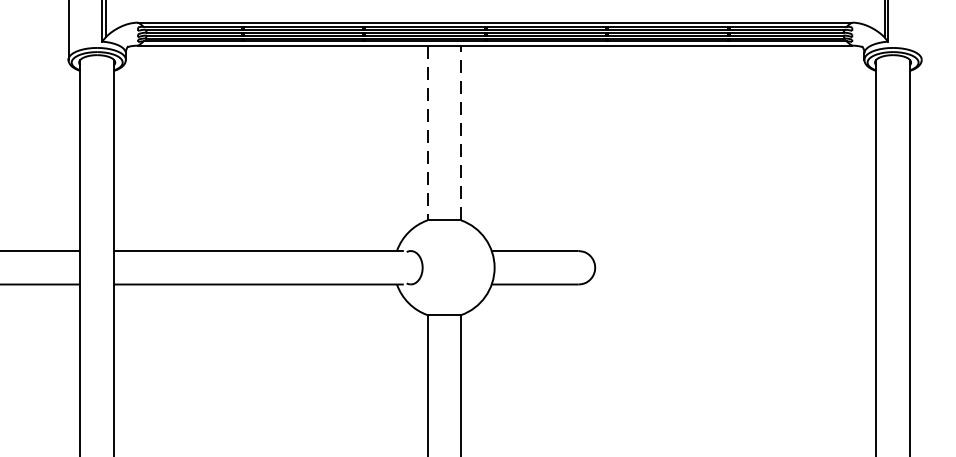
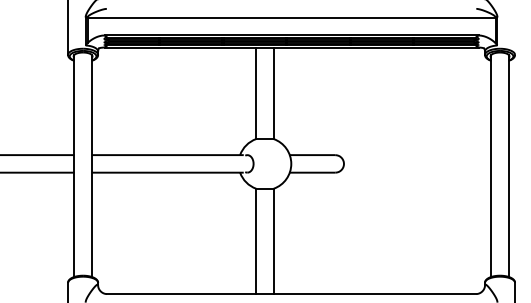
line: (428, 133) -> (256, 93), dashed -> solid
line: (460, 133) -> (273, 93), dashed -> solid

